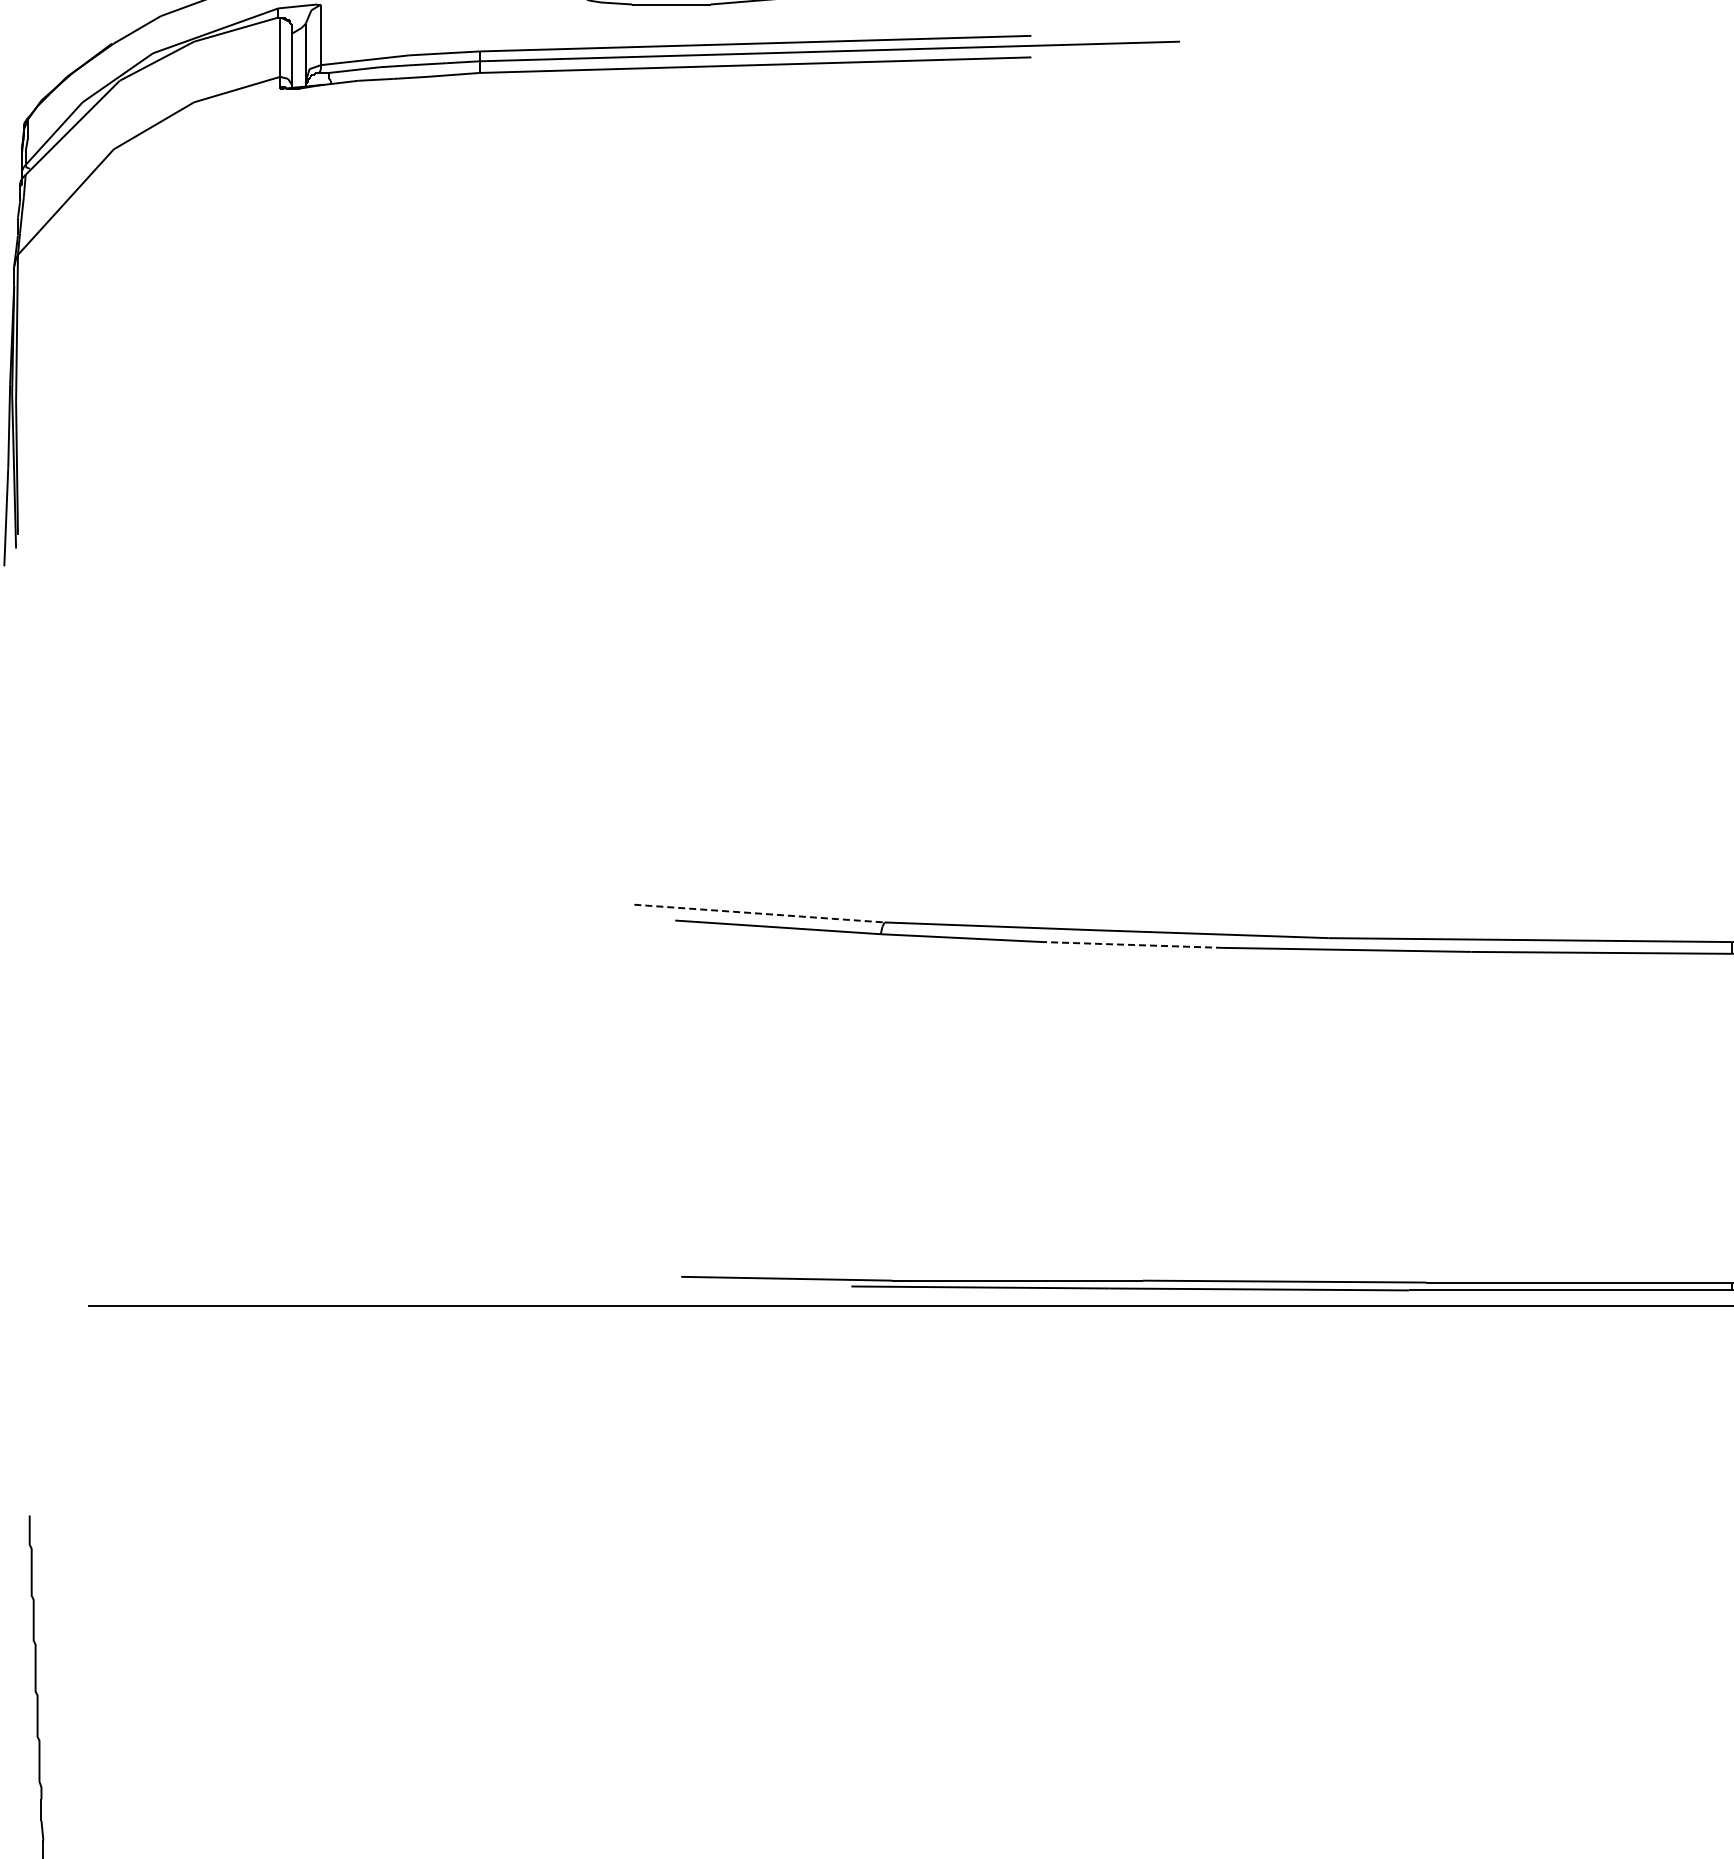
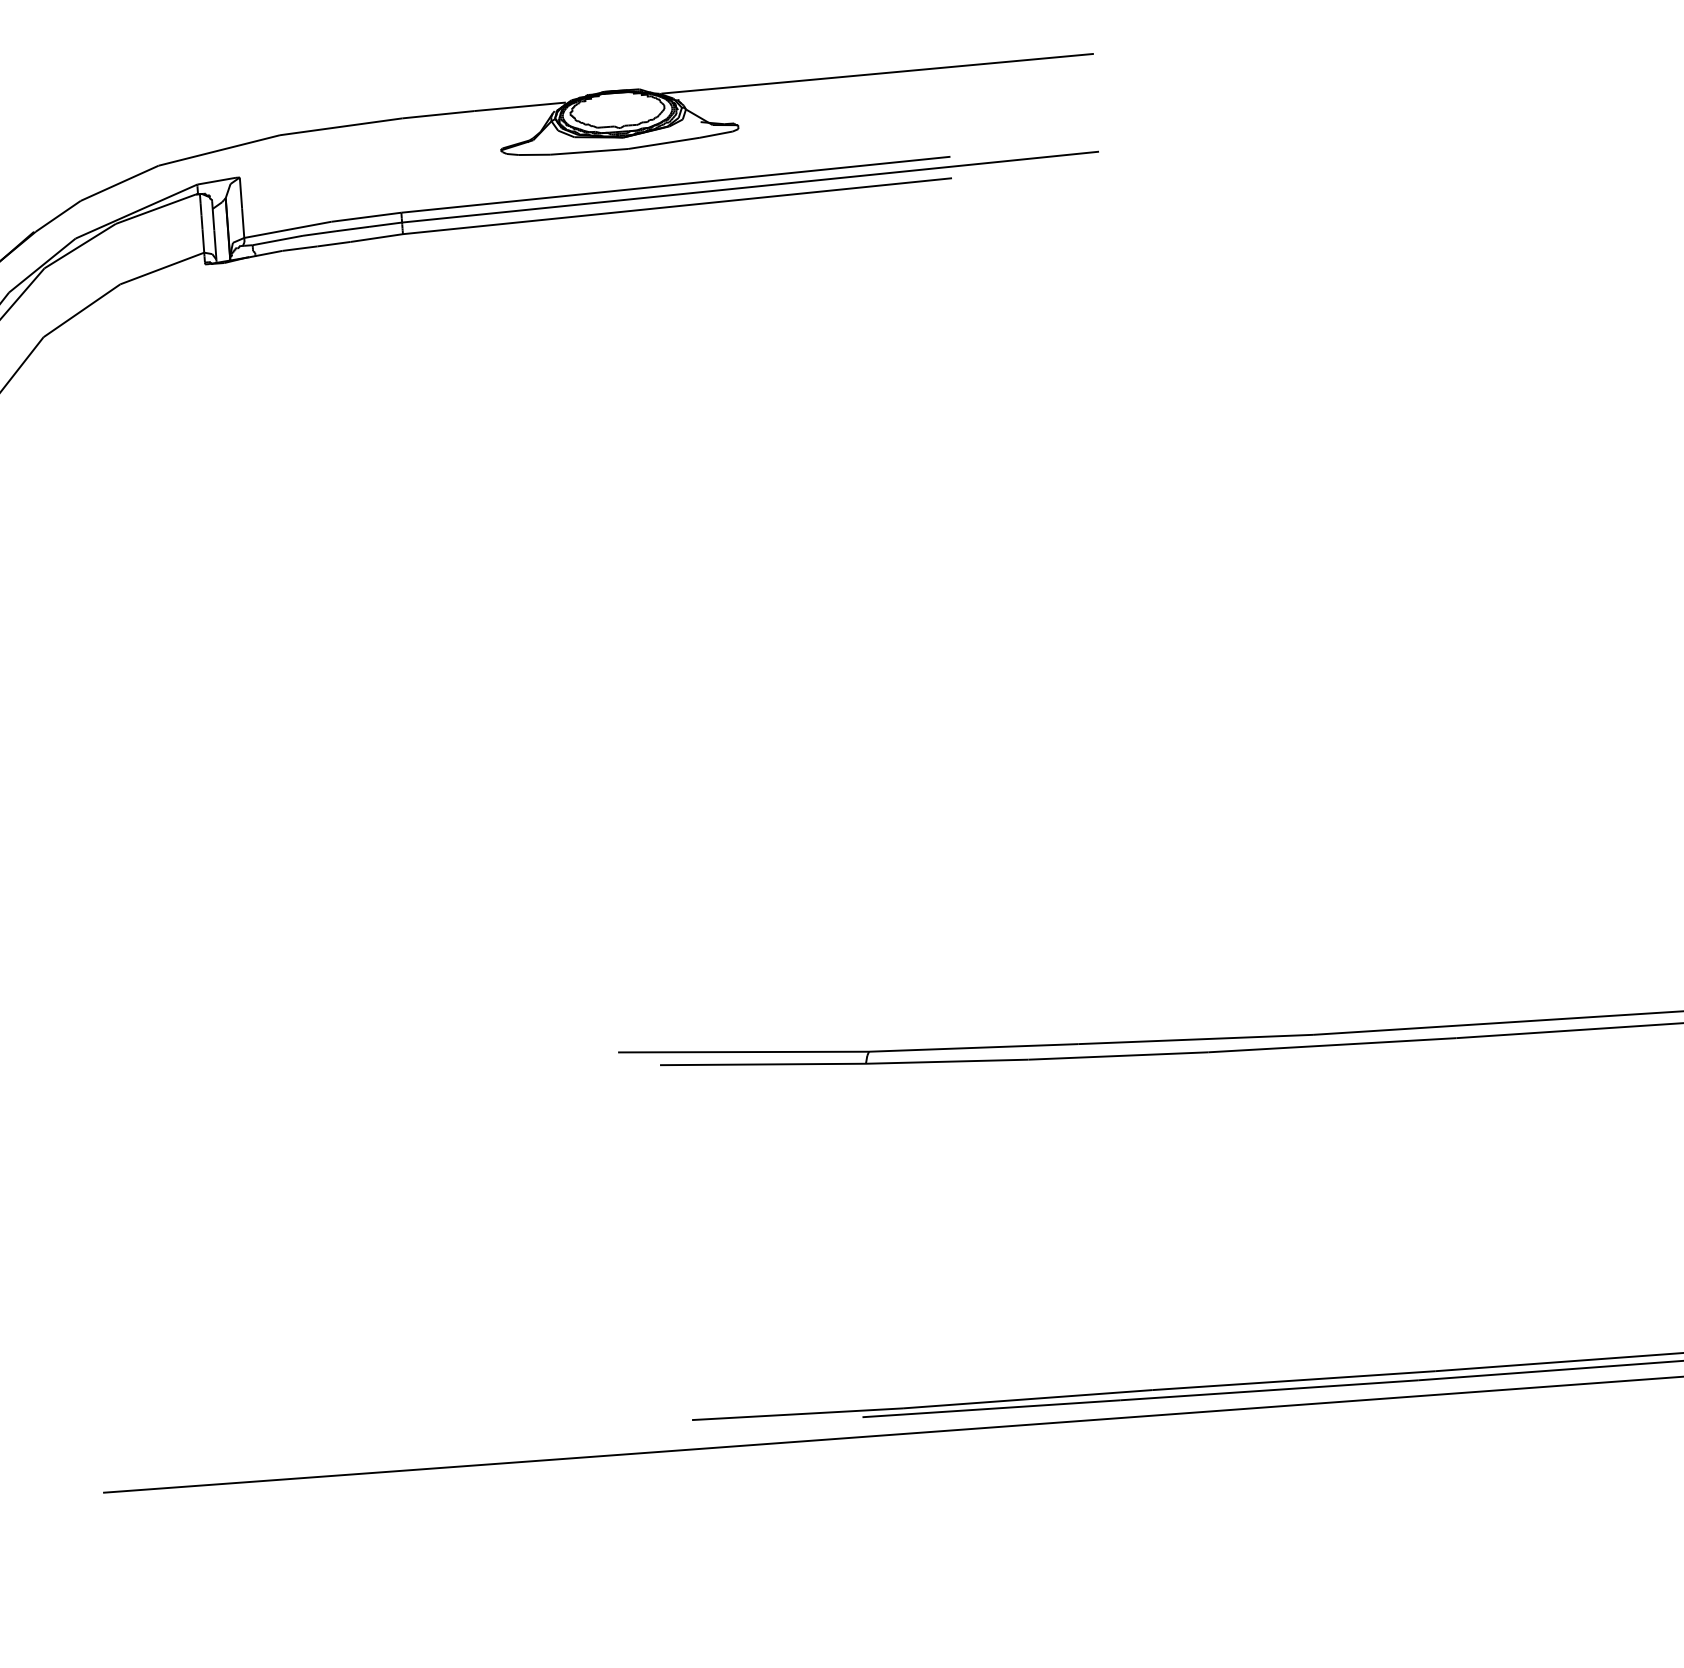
line: (759, 913) -> (743, 1051), dashed -> solid
line: (1132, 944) -> (1117, 1055), dashed -> solid

